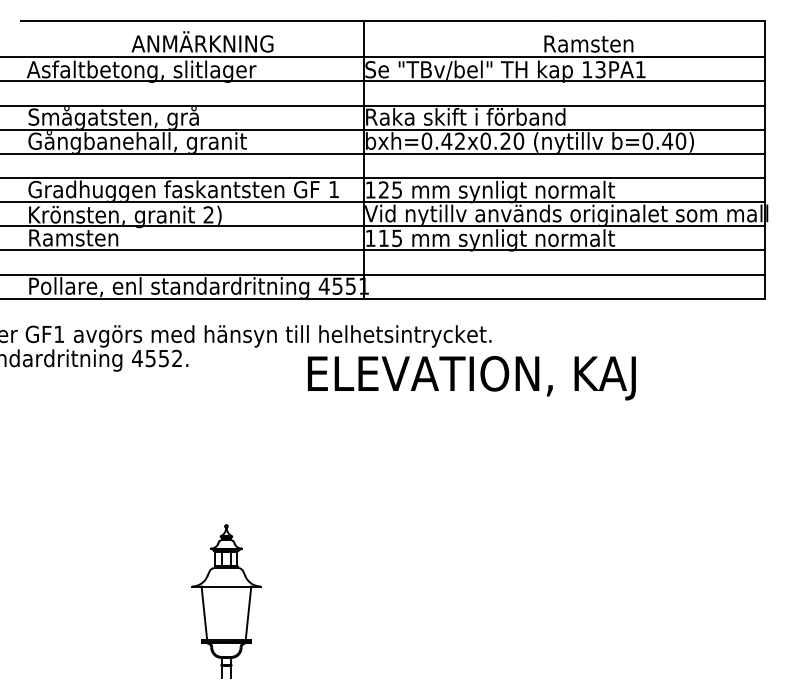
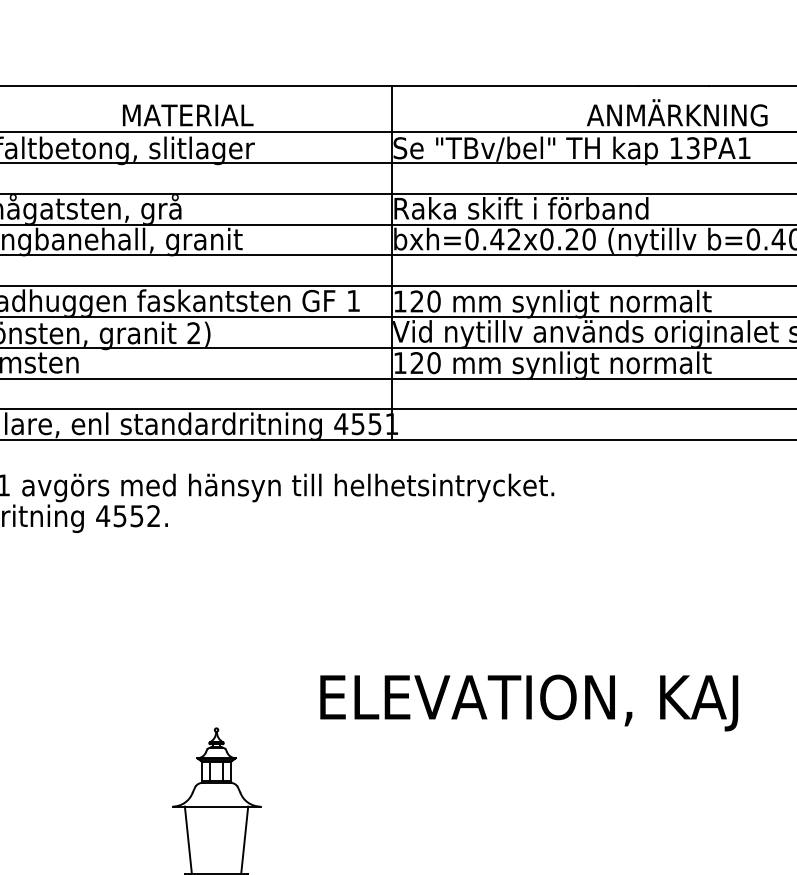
text: (202, 41) -> (186, 112), ANMÄRKNING -> MATERIAL
text: (587, 41) -> (676, 112), Ramsten -> ANMÄRKNING
text: (397, 189) -> (434, 300), 125 -> 120
text: (390, 238) -> (425, 363), 115 -> 120
text: (471, 378) -> (528, 703), moved

